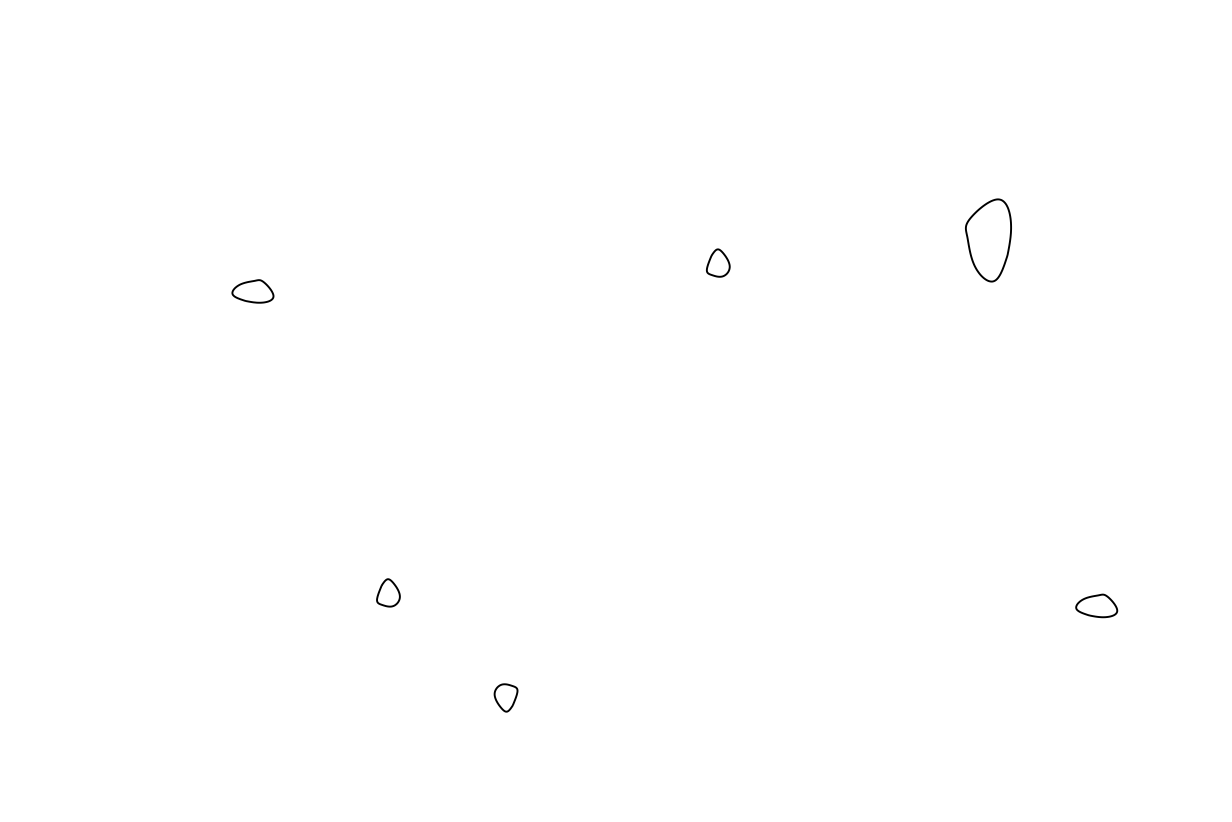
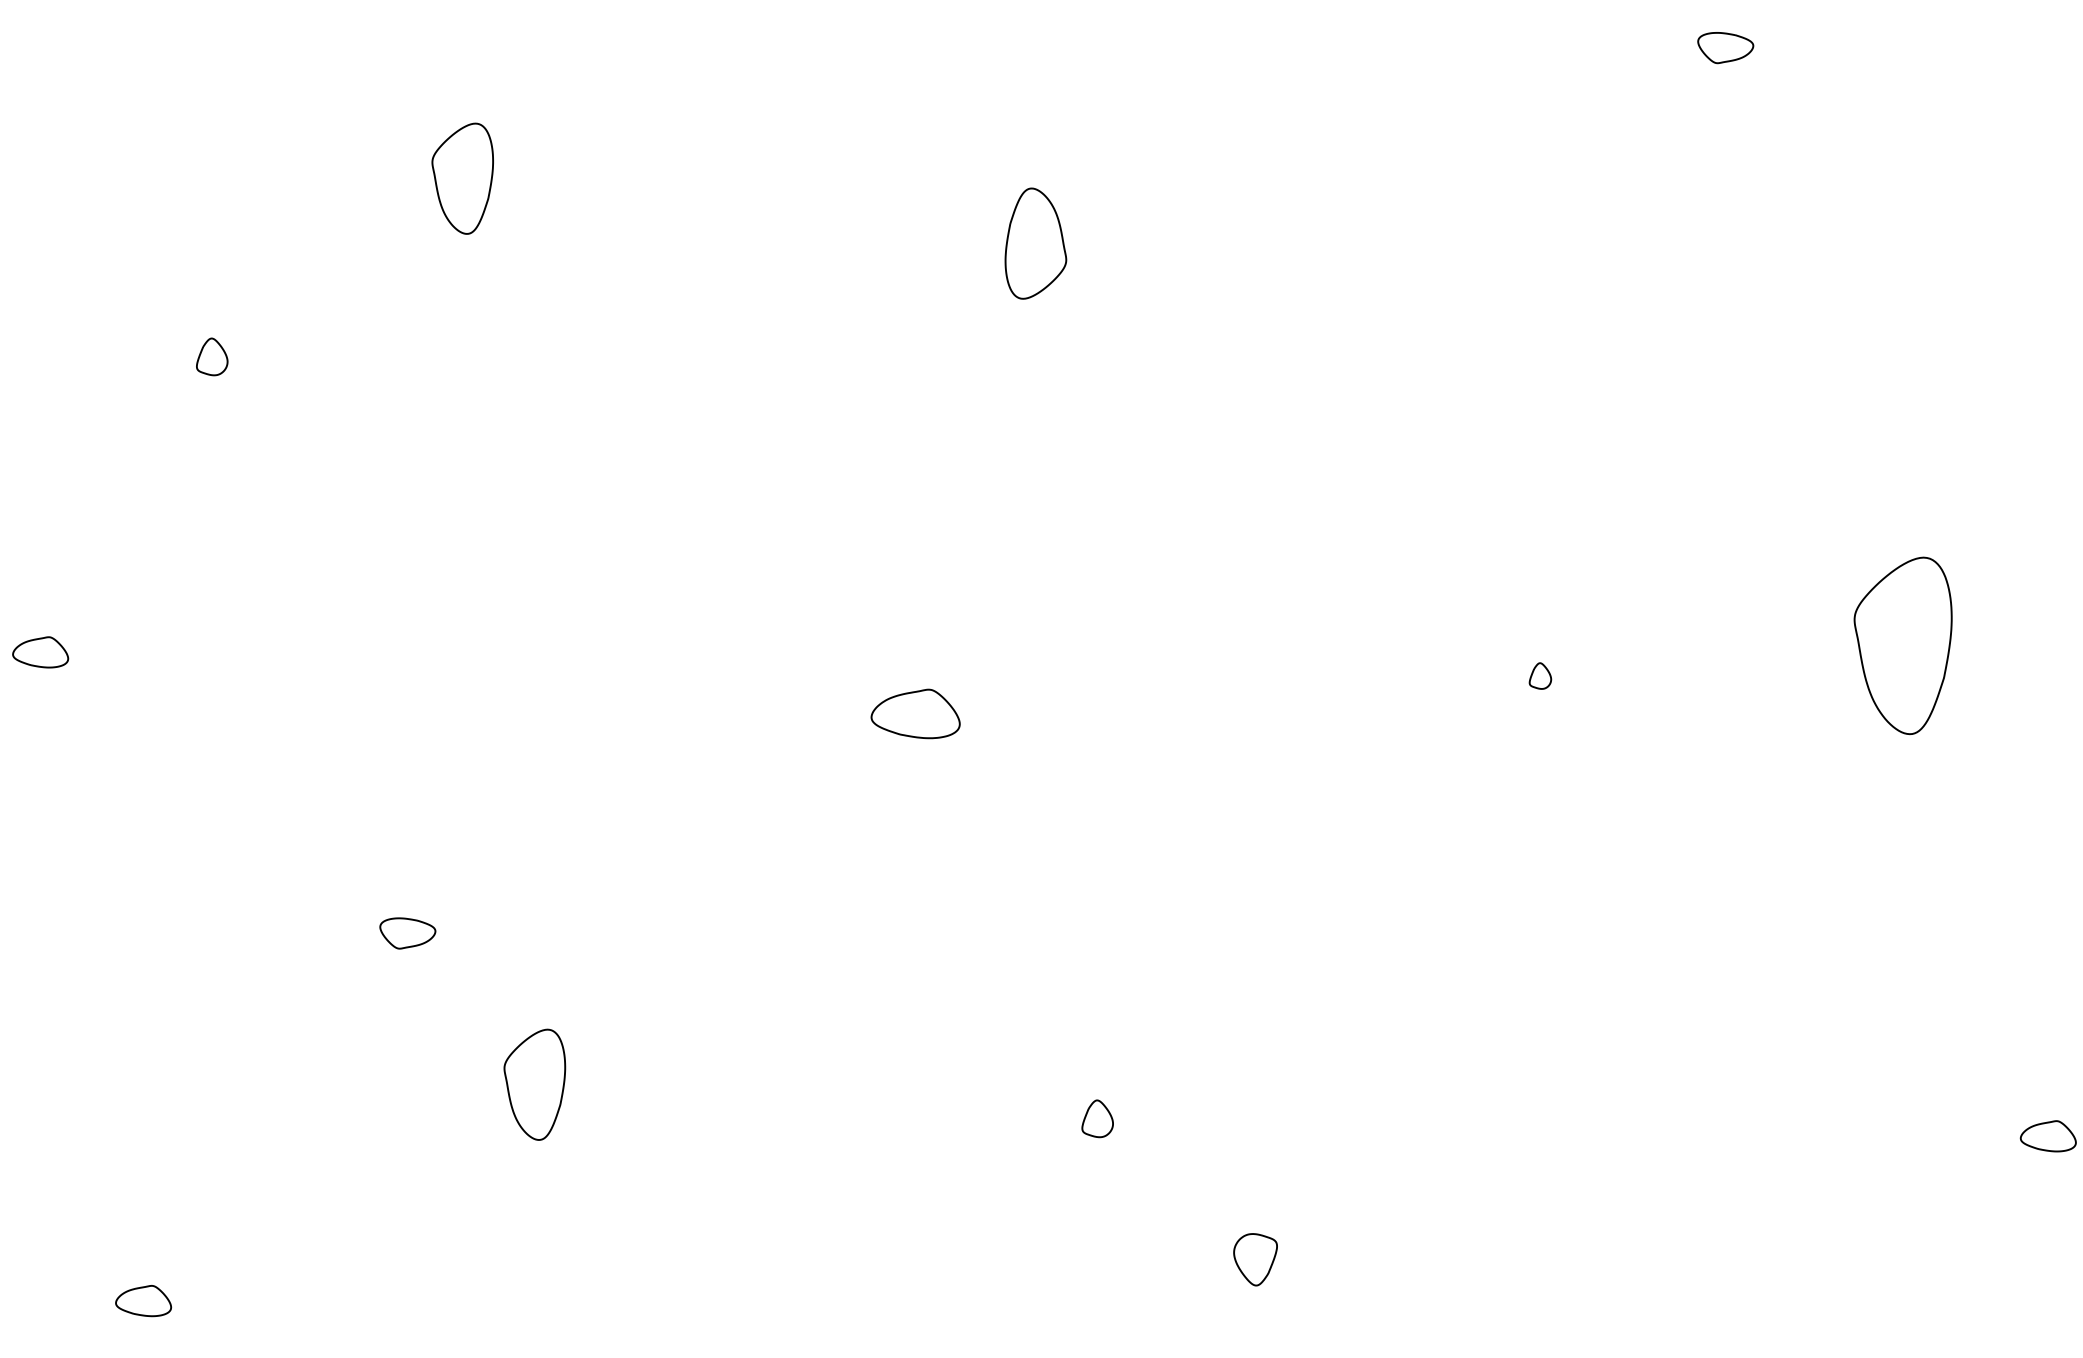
part: (988, 240) -> (1902, 645), size x1.6
part: (718, 262) -> (1540, 675), size x0.7
part: (252, 291) -> (915, 714), size x1.6
part: (506, 697) -> (1255, 1259), size x1.4

